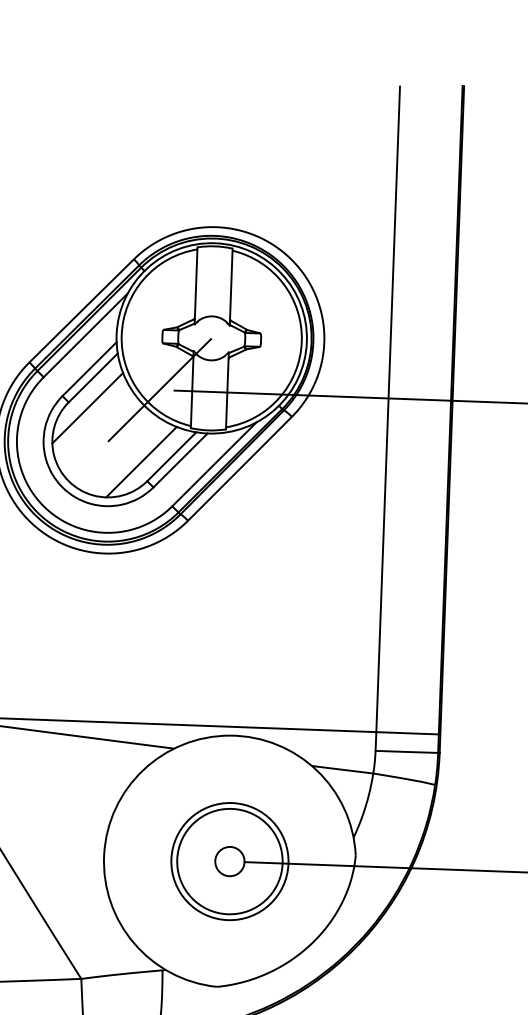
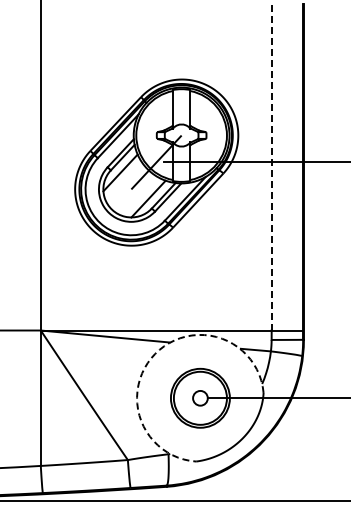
line: (387, 408) -> (271, 167), solid -> dashed
arc: (143, 769) -> (155, 353), solid -> dashed

